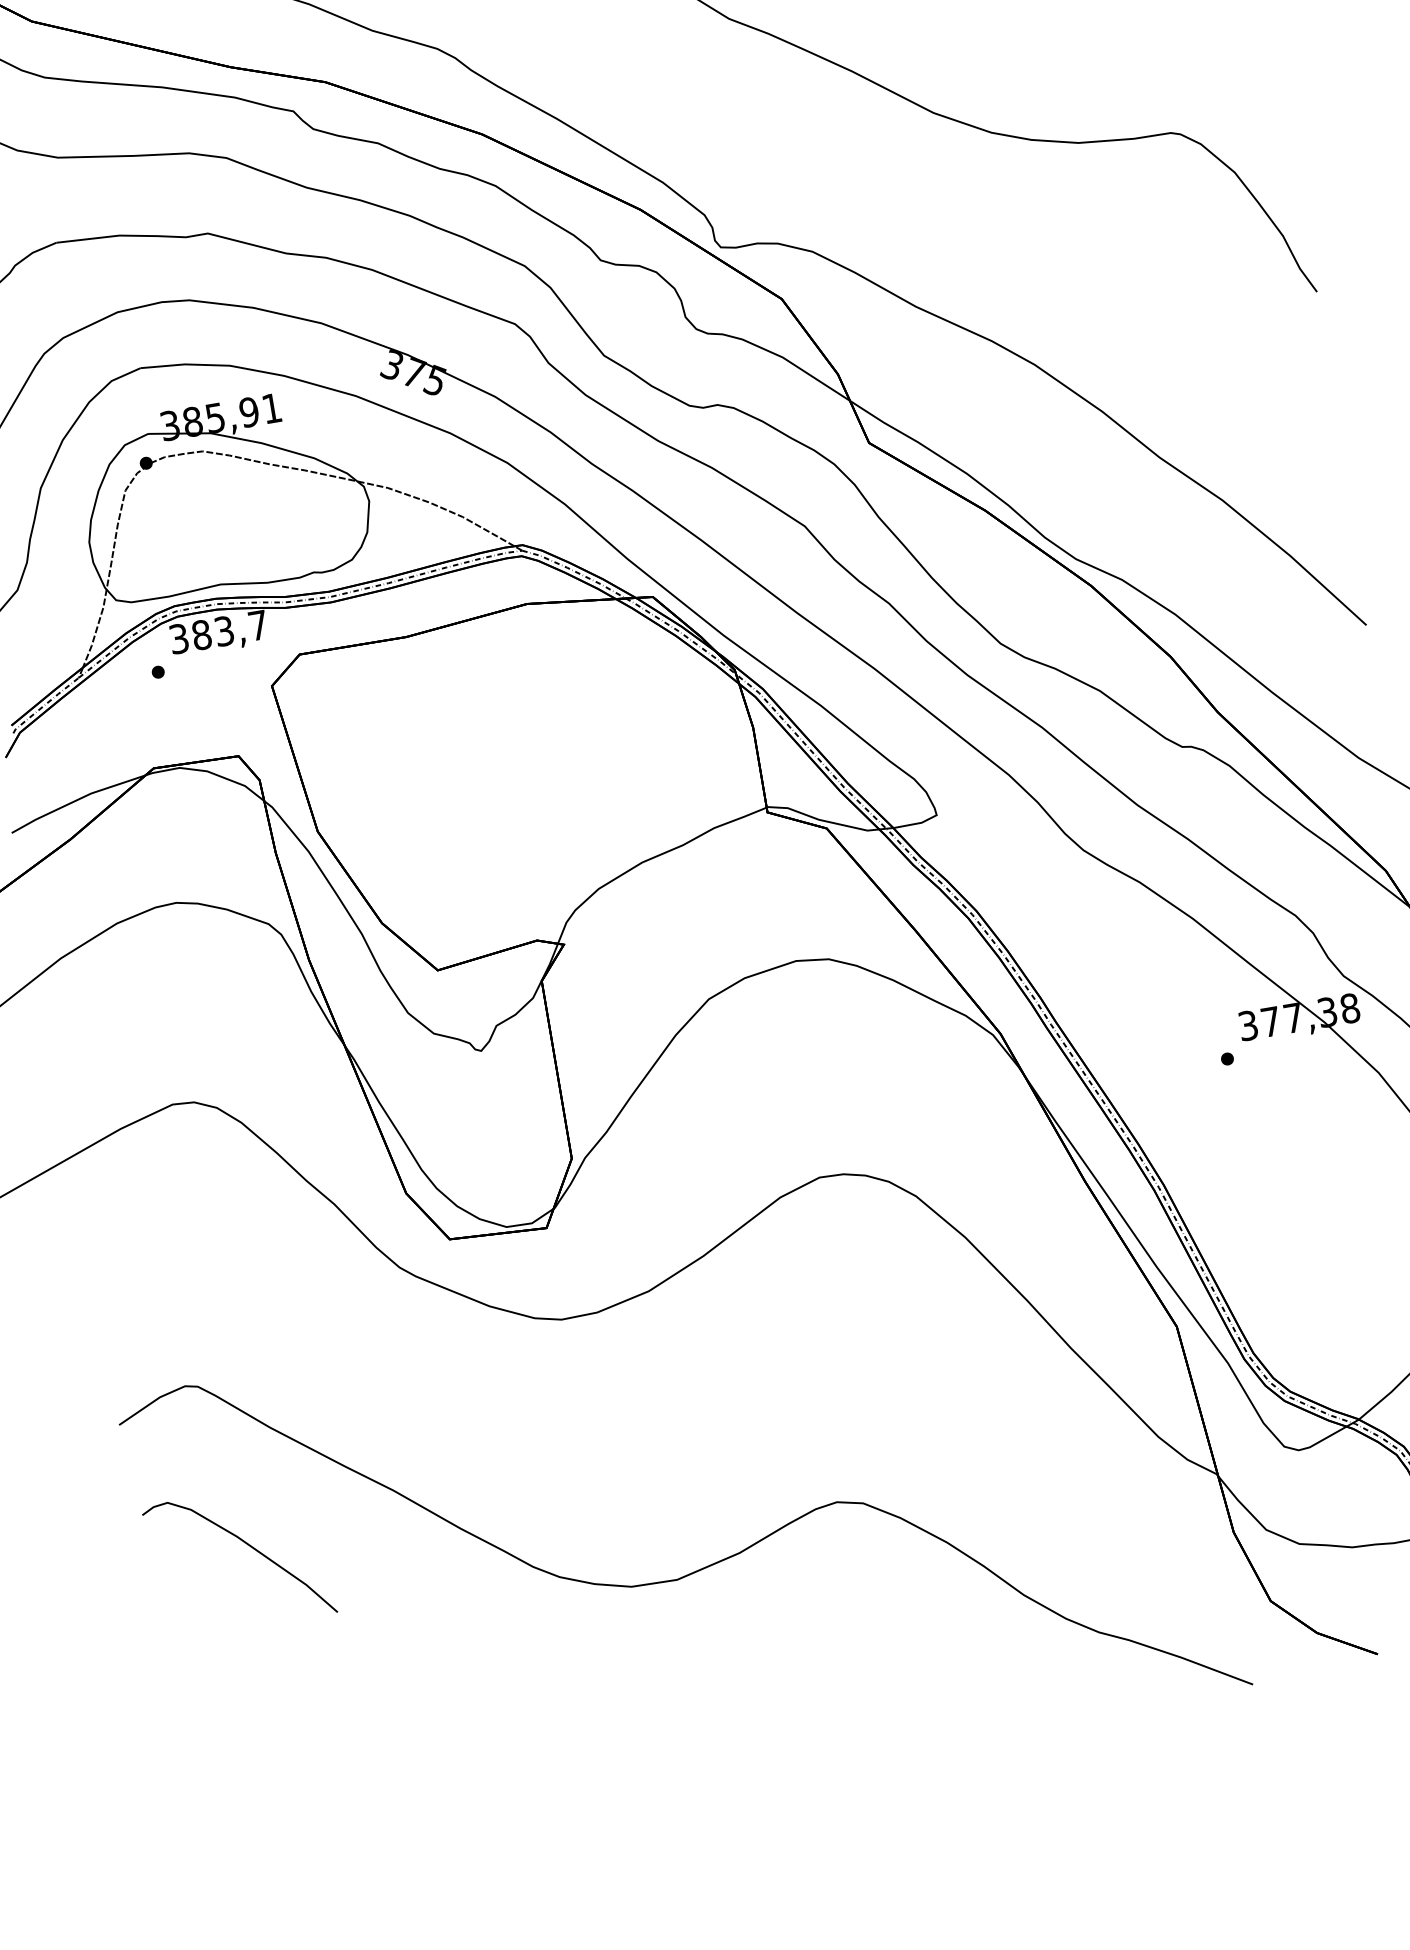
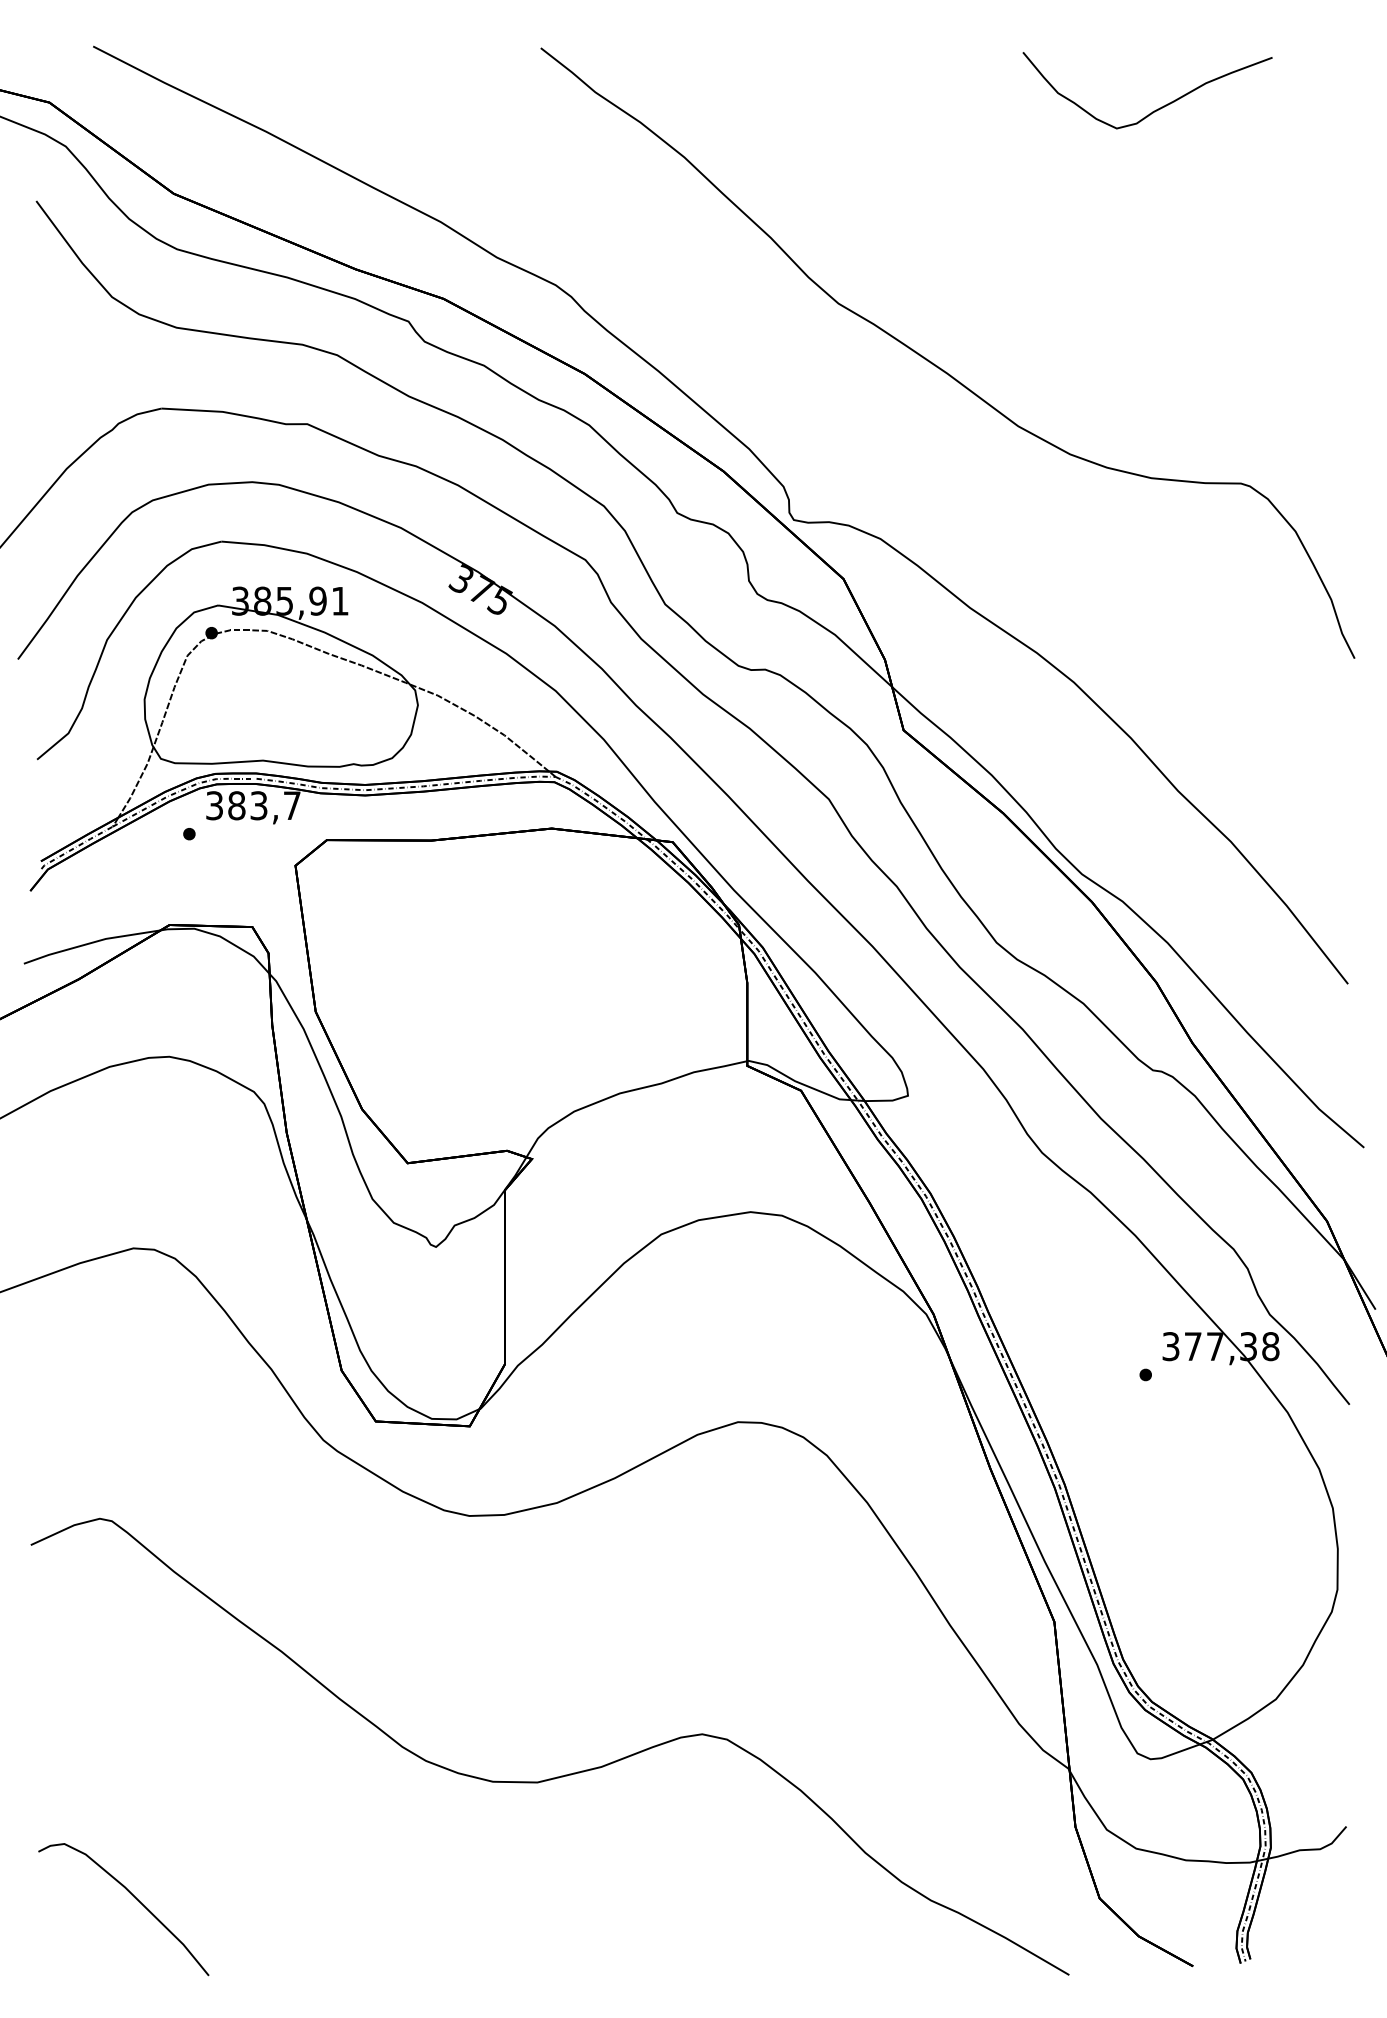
curve: (244, 1543) -> (131, 1895), moved

